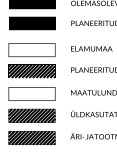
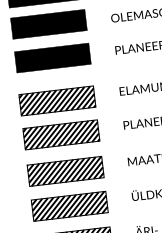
hatch: (31, 49) -> (56, 100), added
hatch: (31, 93) -> (64, 170), added

